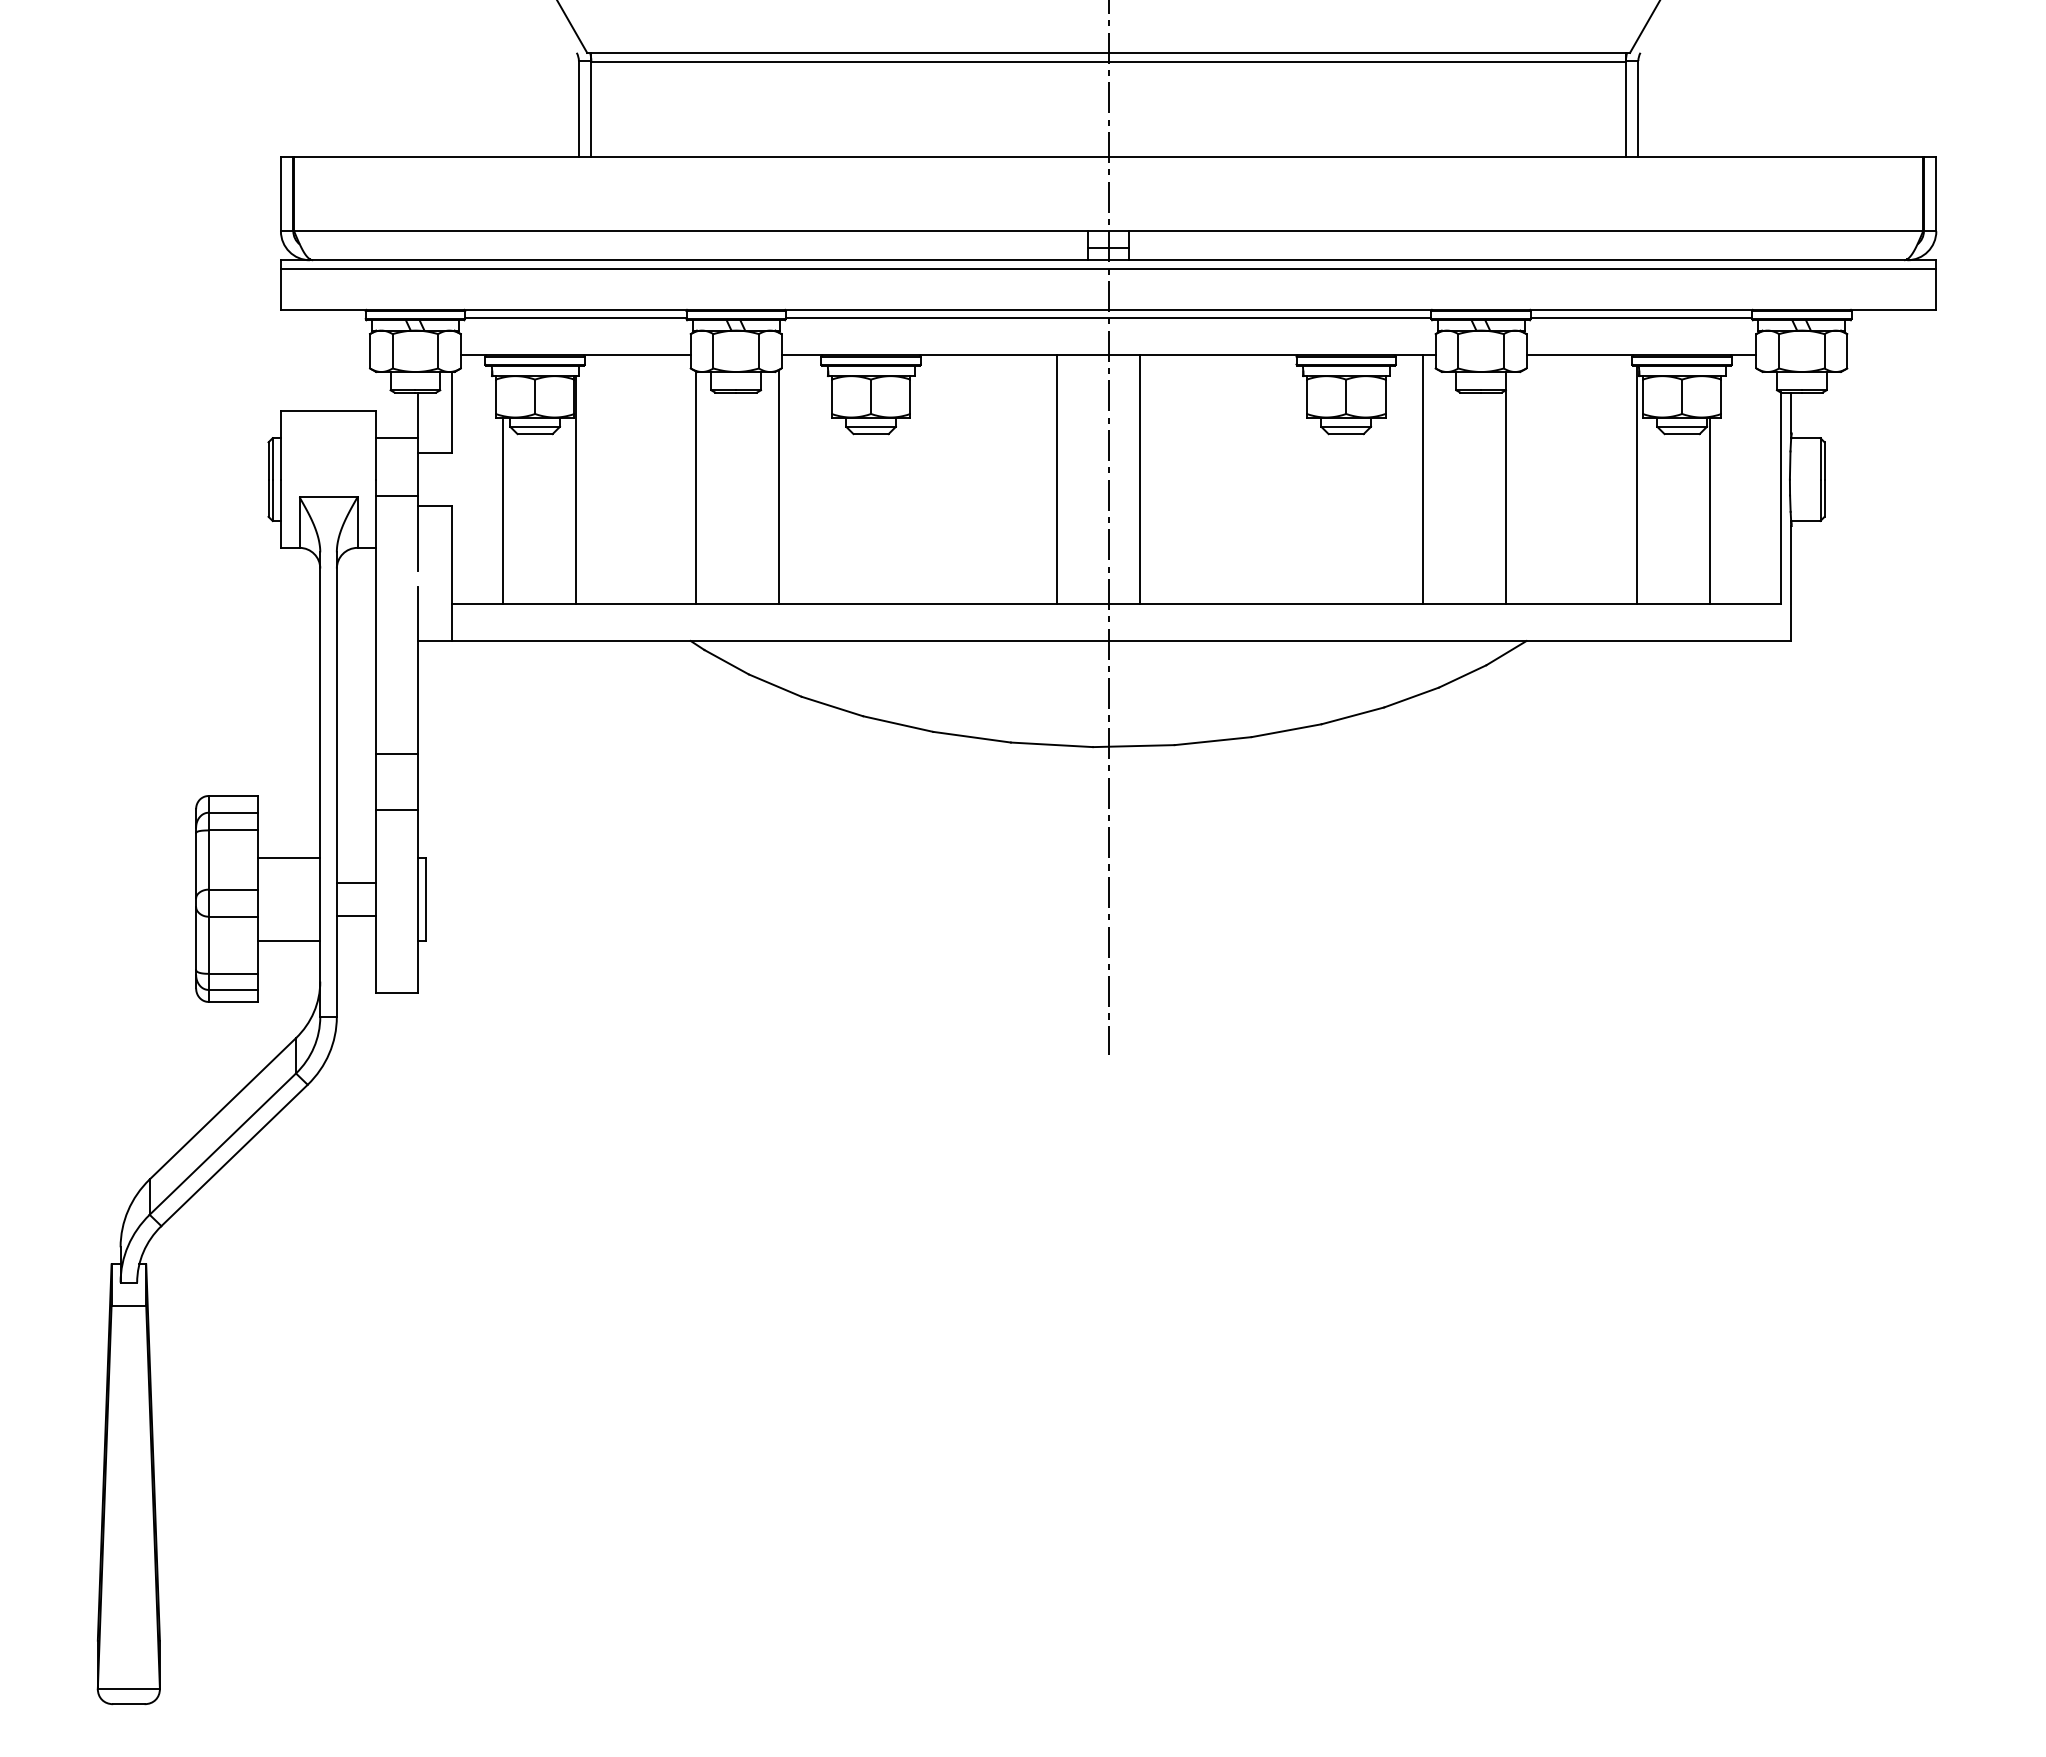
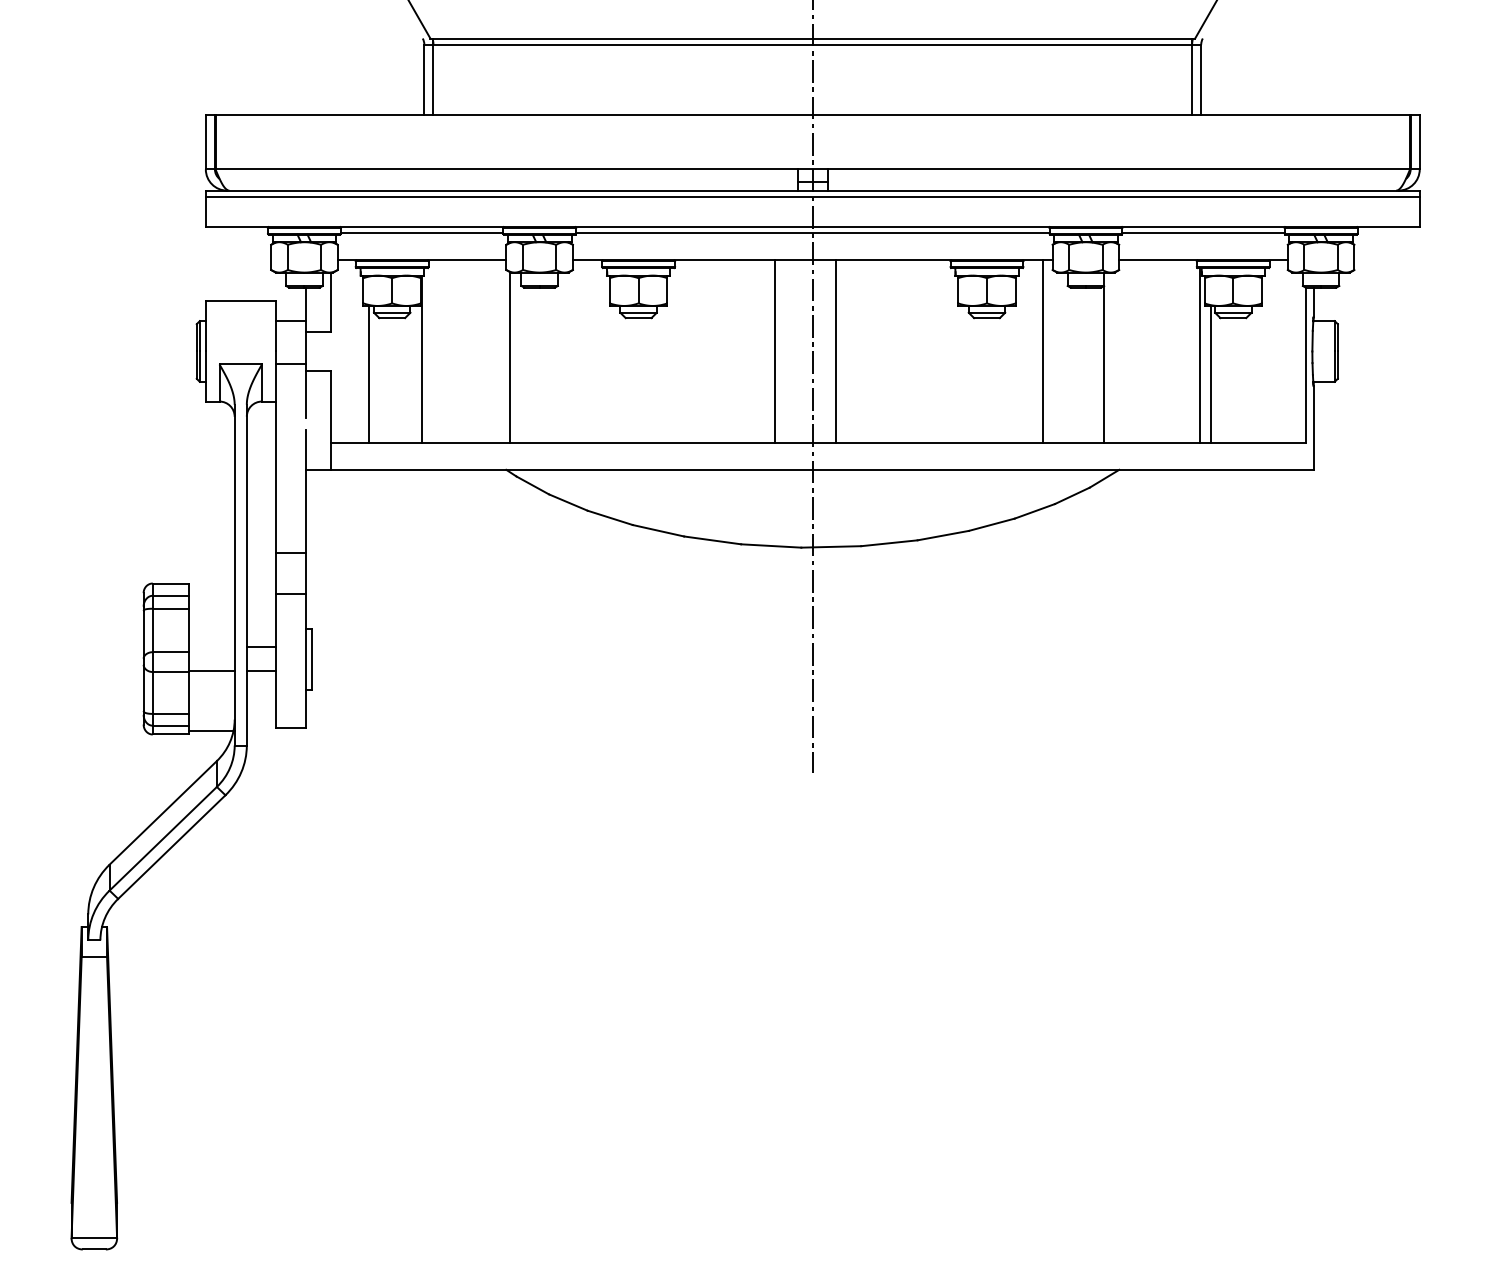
line: (778, 486) -> (570, 356), removed
line: (1710, 510) -> (1211, 374), moved
line: (289, 857) -> (212, 670), moved
line: (289, 940) -> (212, 731), moved

